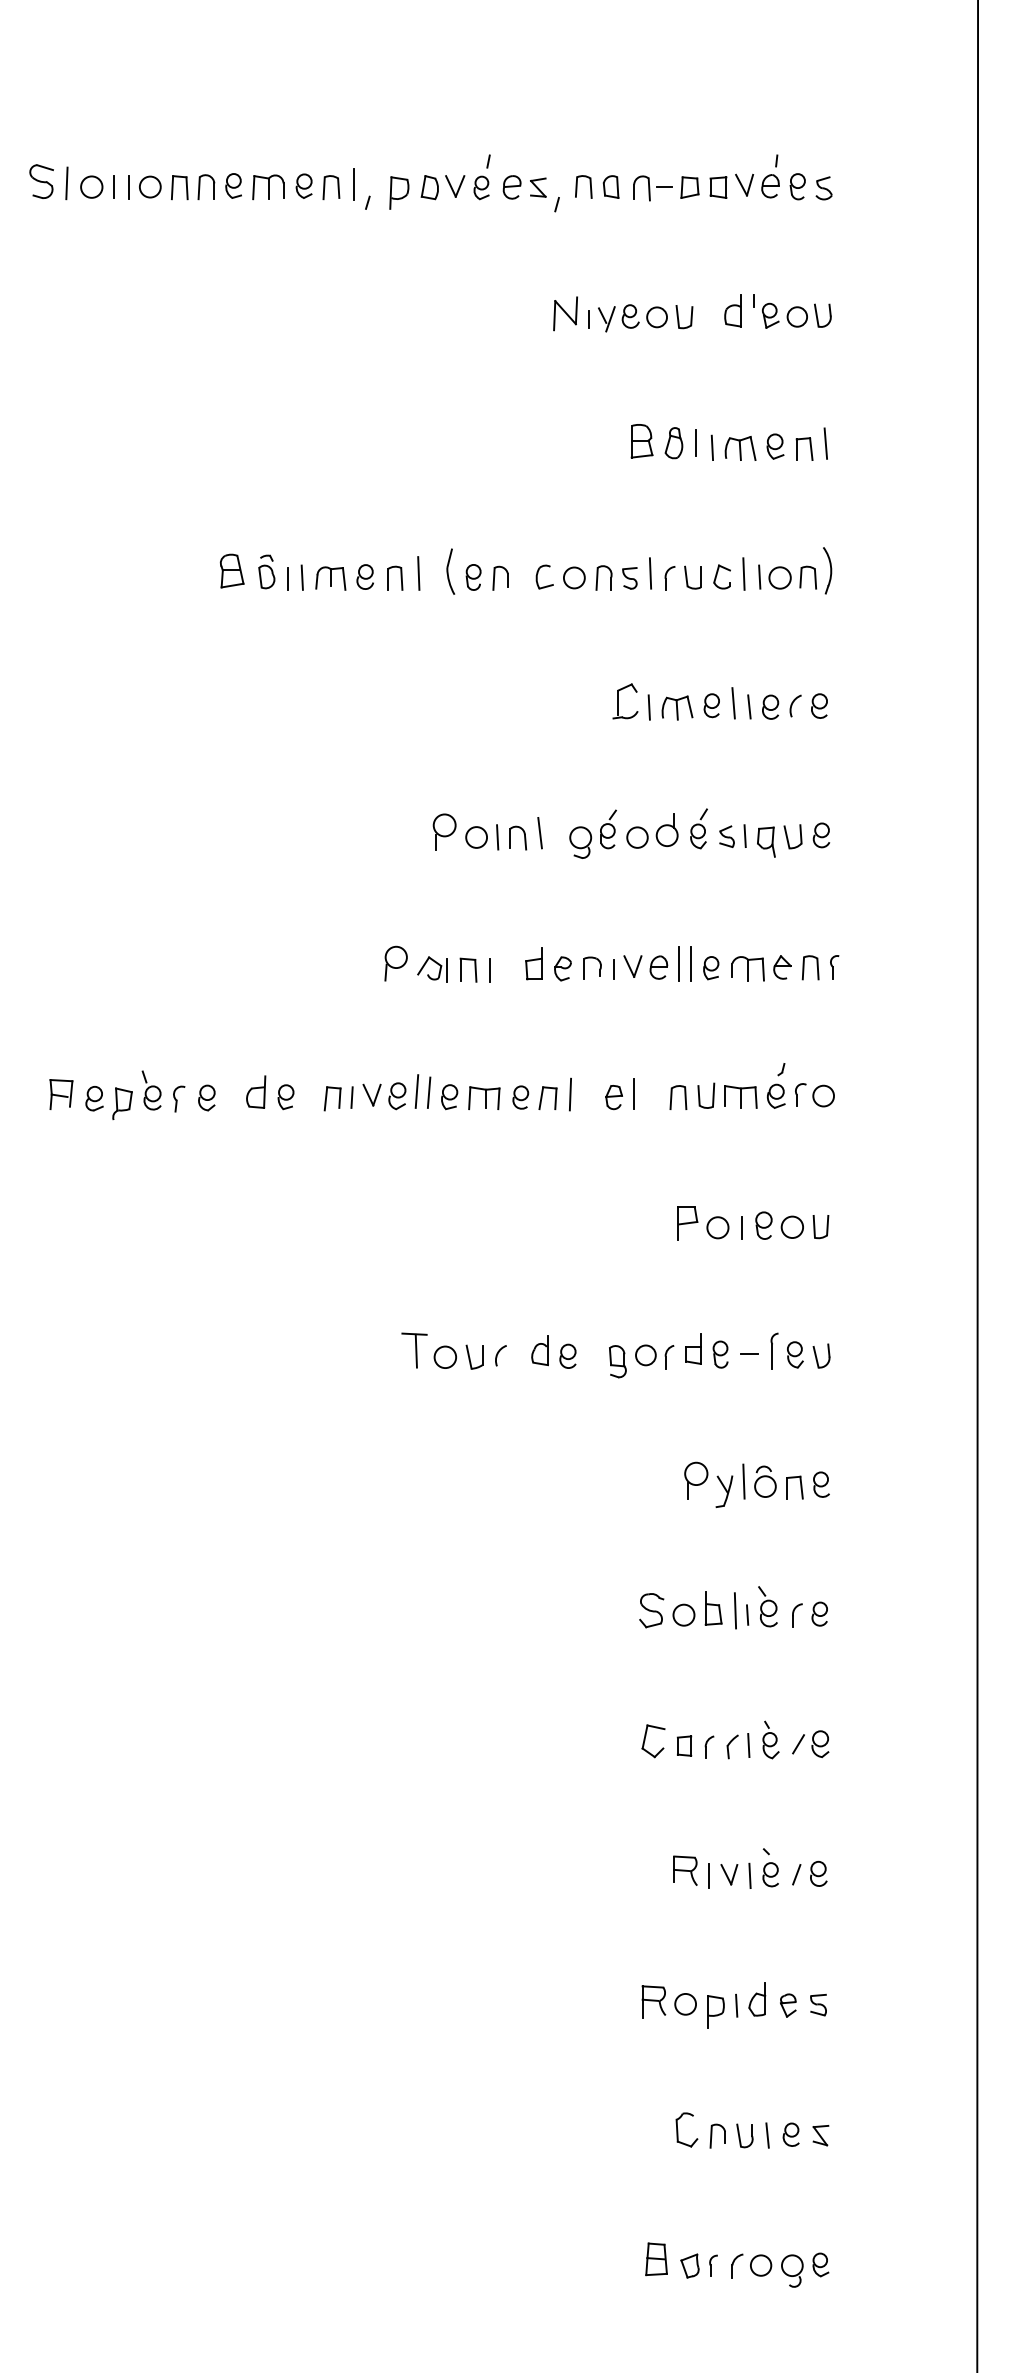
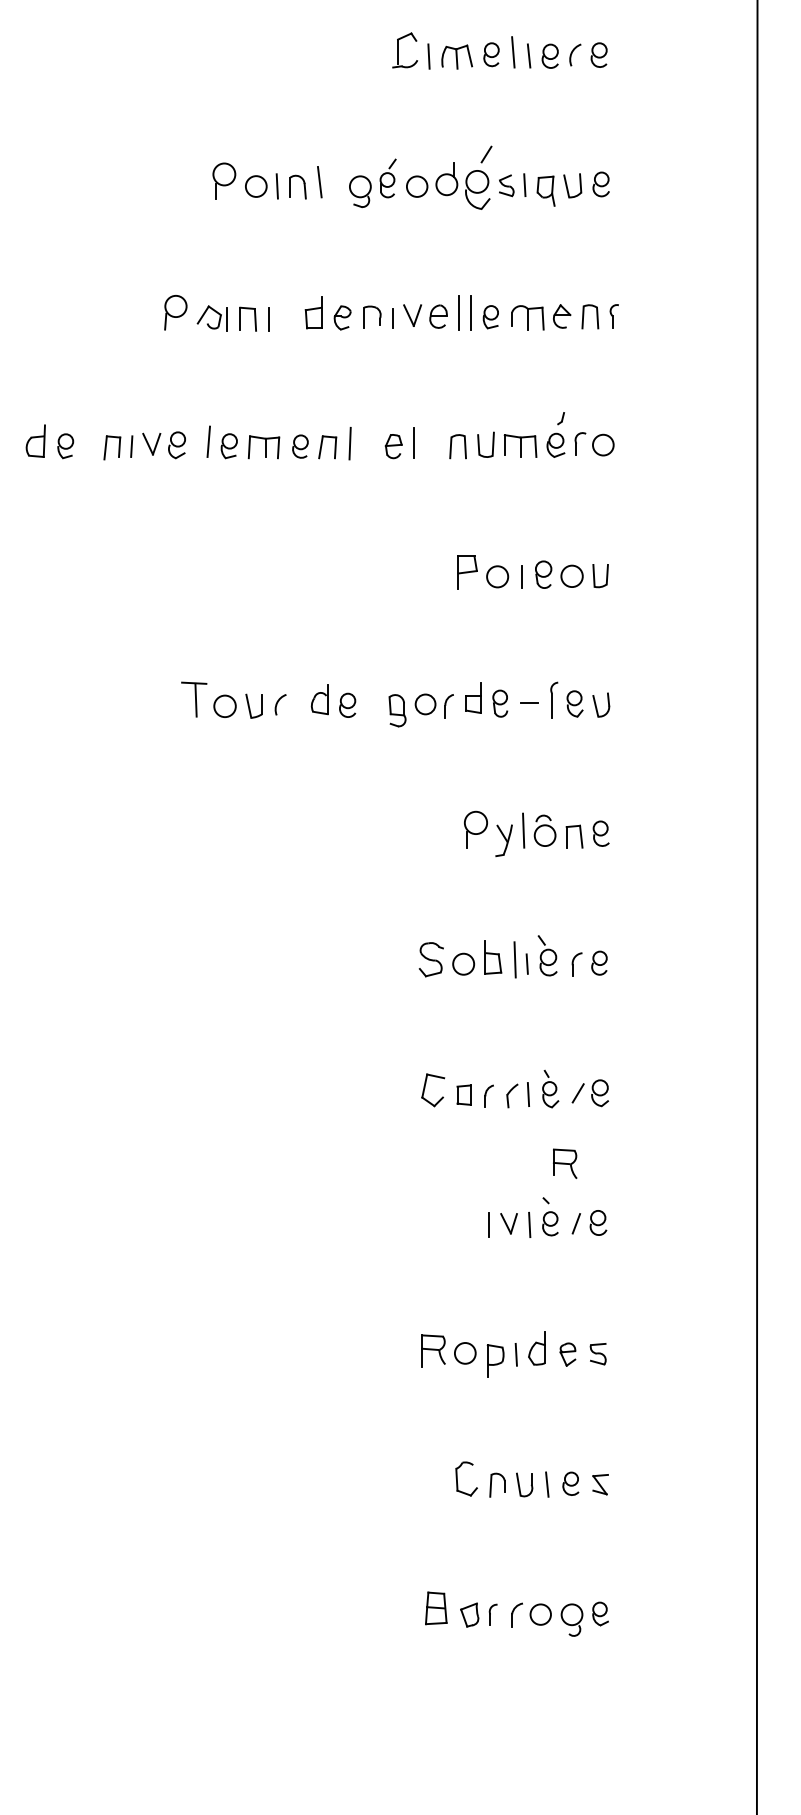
part: (698, 828) -> (478, 177), size x1.6
line: (416, 1091) -> (196, 440), removed
part: (685, 1870) -> (565, 1163), moved

